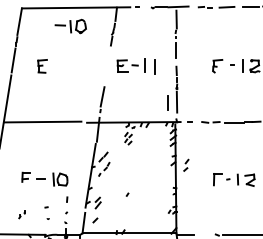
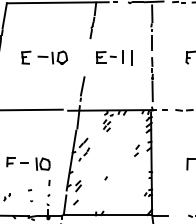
part: (70, 26) -> (52, 57), moved
line: (167, 102) -> (143, 91), removed
part: (186, 164) -> (137, 149), moved

